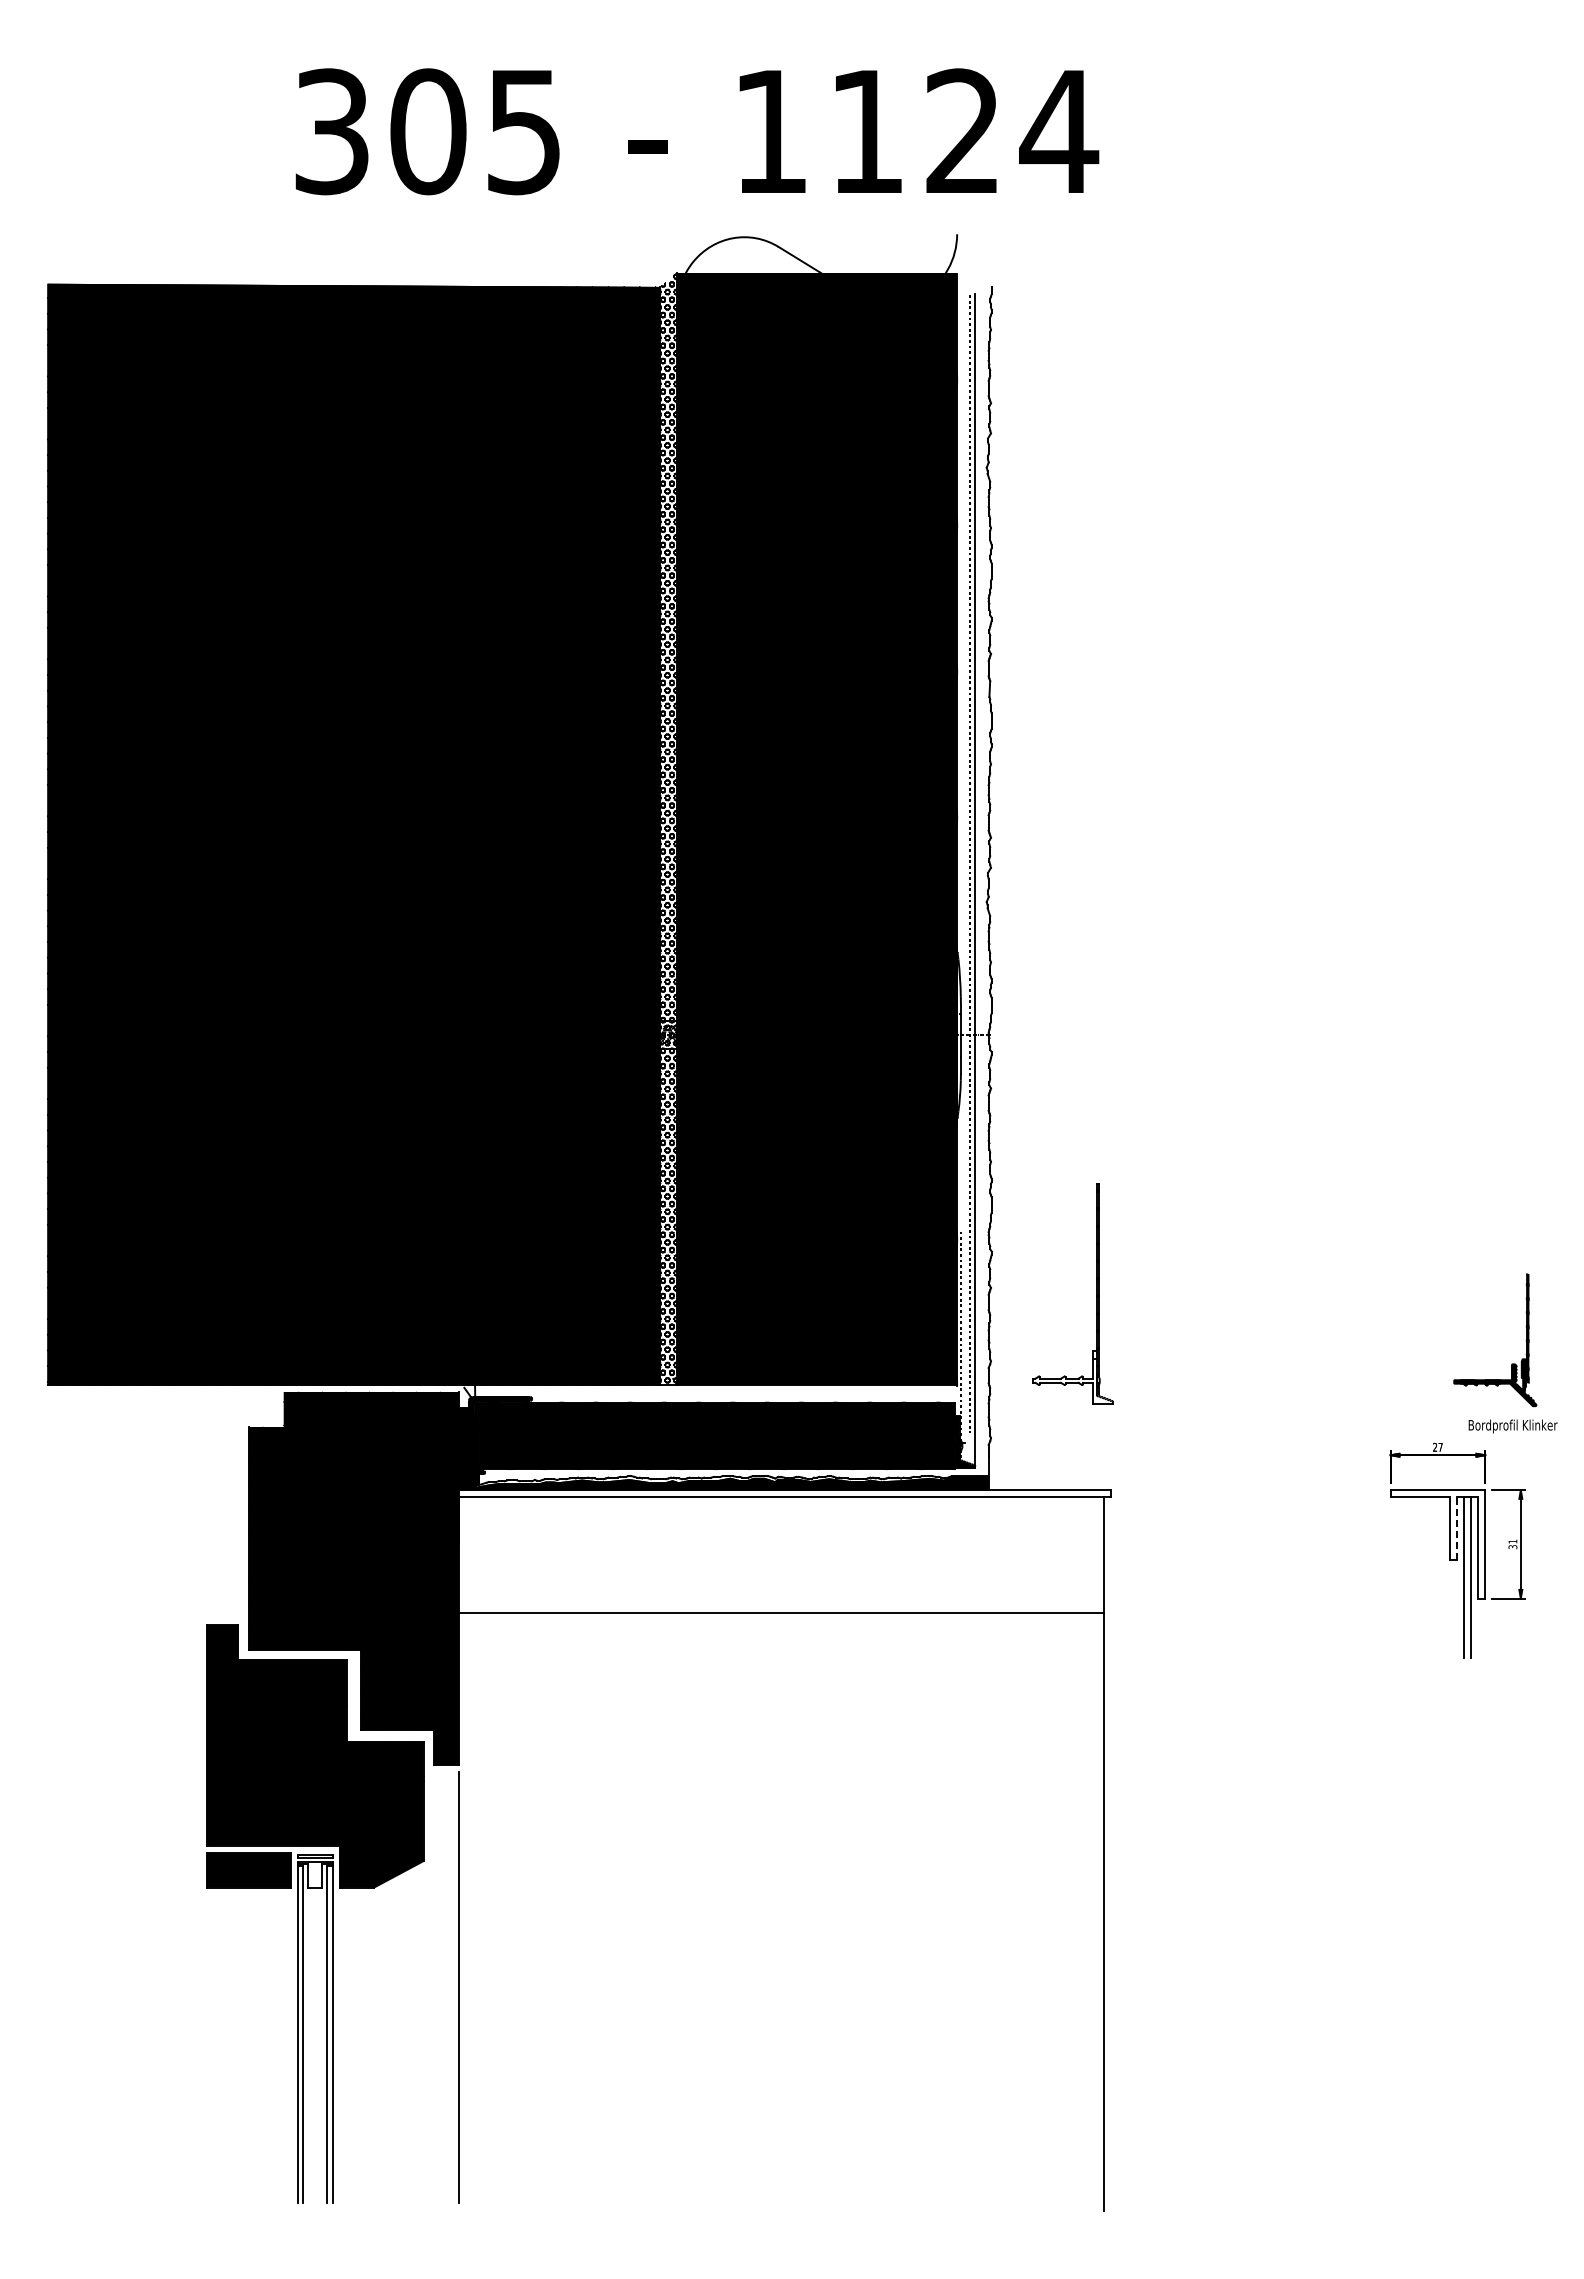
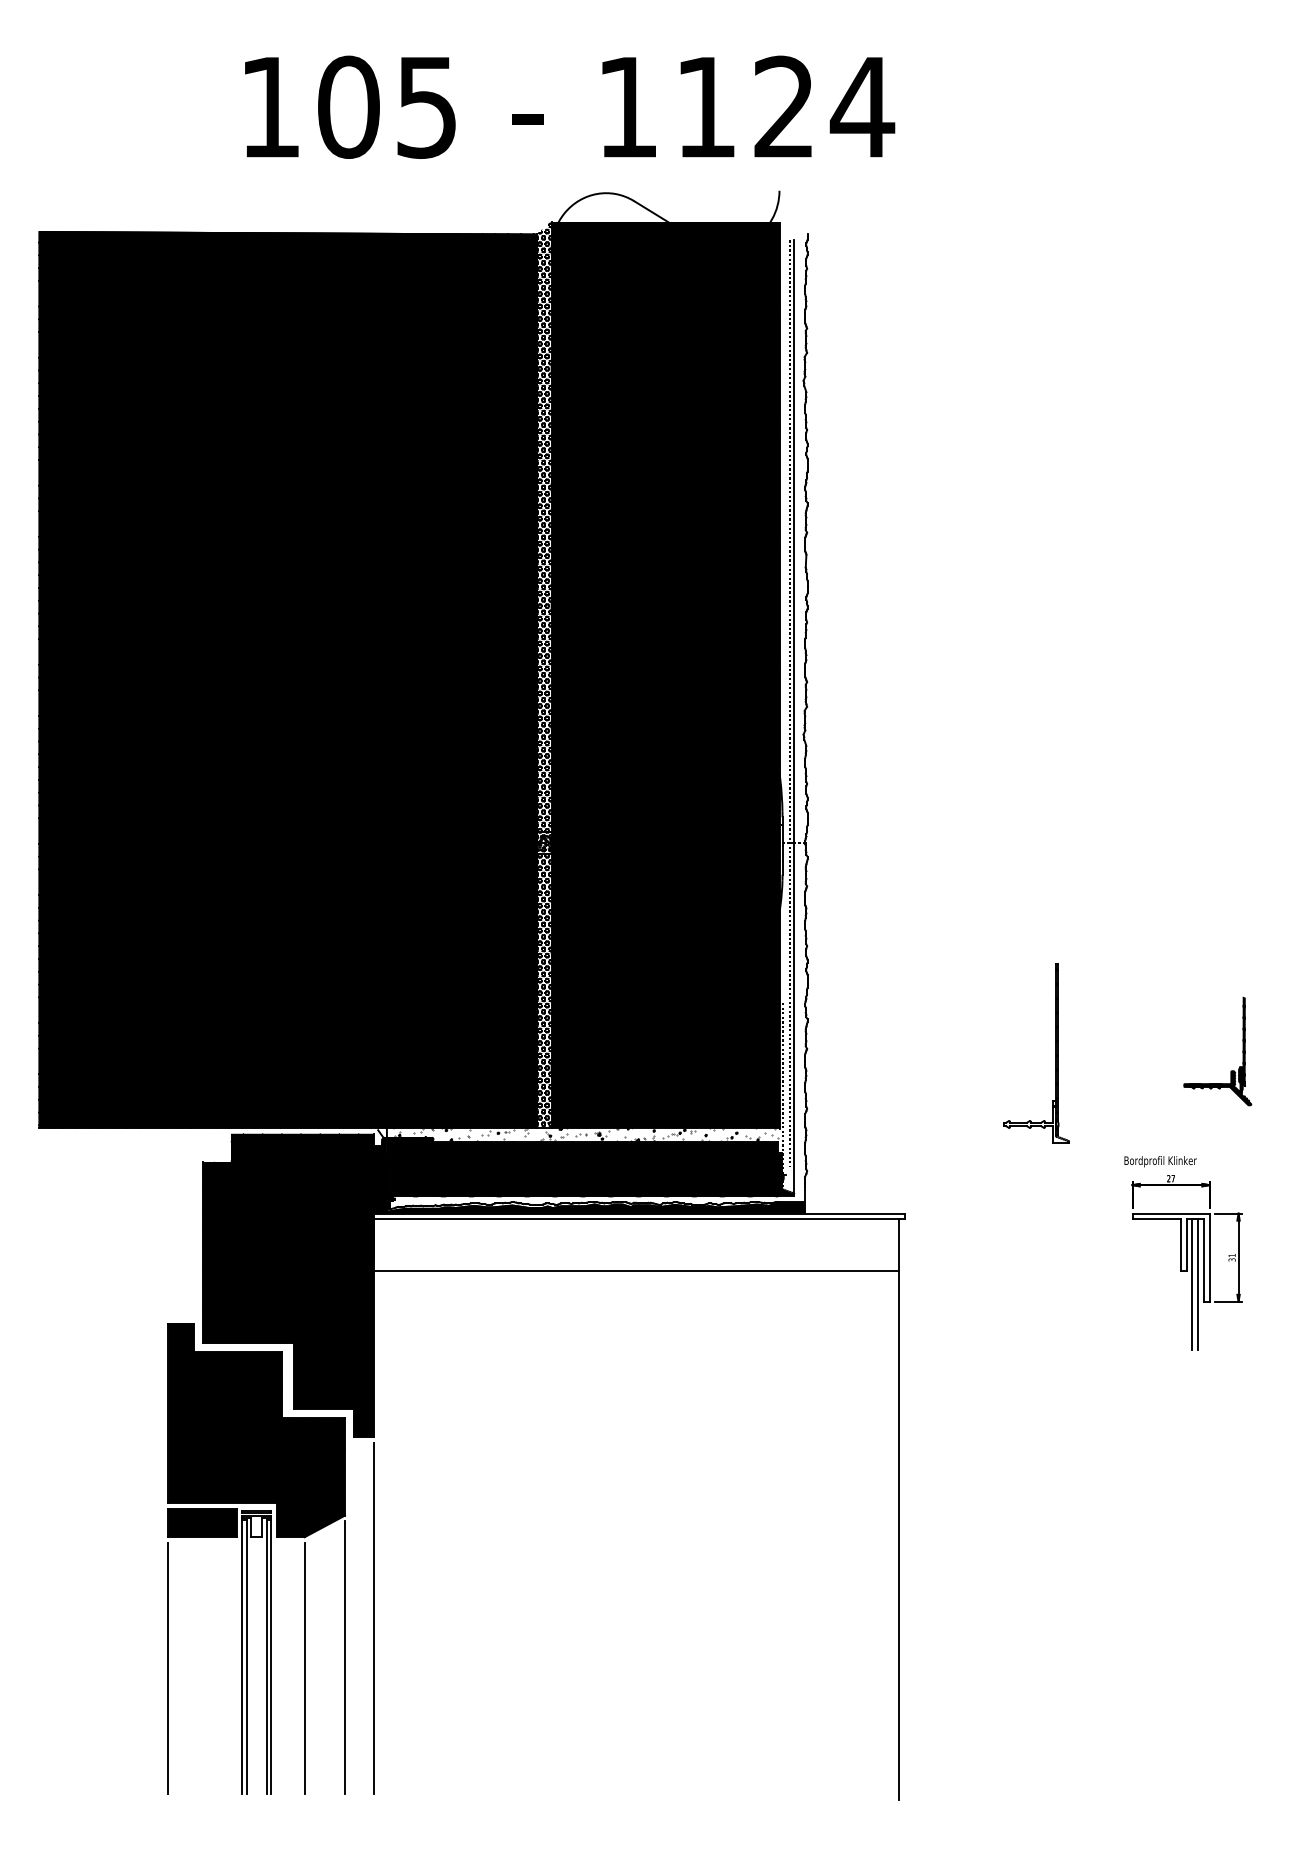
text: (331, 131) -> (269, 107), 305 -> 105
part: (1096, 1293) -> (1055, 1053), moved
part: (1512, 1363) -> (1231, 1070), moved
hatch: (719, 1393) -> (585, 1134), added
text: (1512, 1426) -> (1160, 1161), moved
line: (1457, 1528) -> (1186, 1244), dashed -> solid
line: (781, 1613) -> (636, 1270), moved
line: (423, 2035) -> (344, 1657), added
line: (206, 2048) -> (168, 1668), added
line: (374, 2049) -> (304, 1669), added

